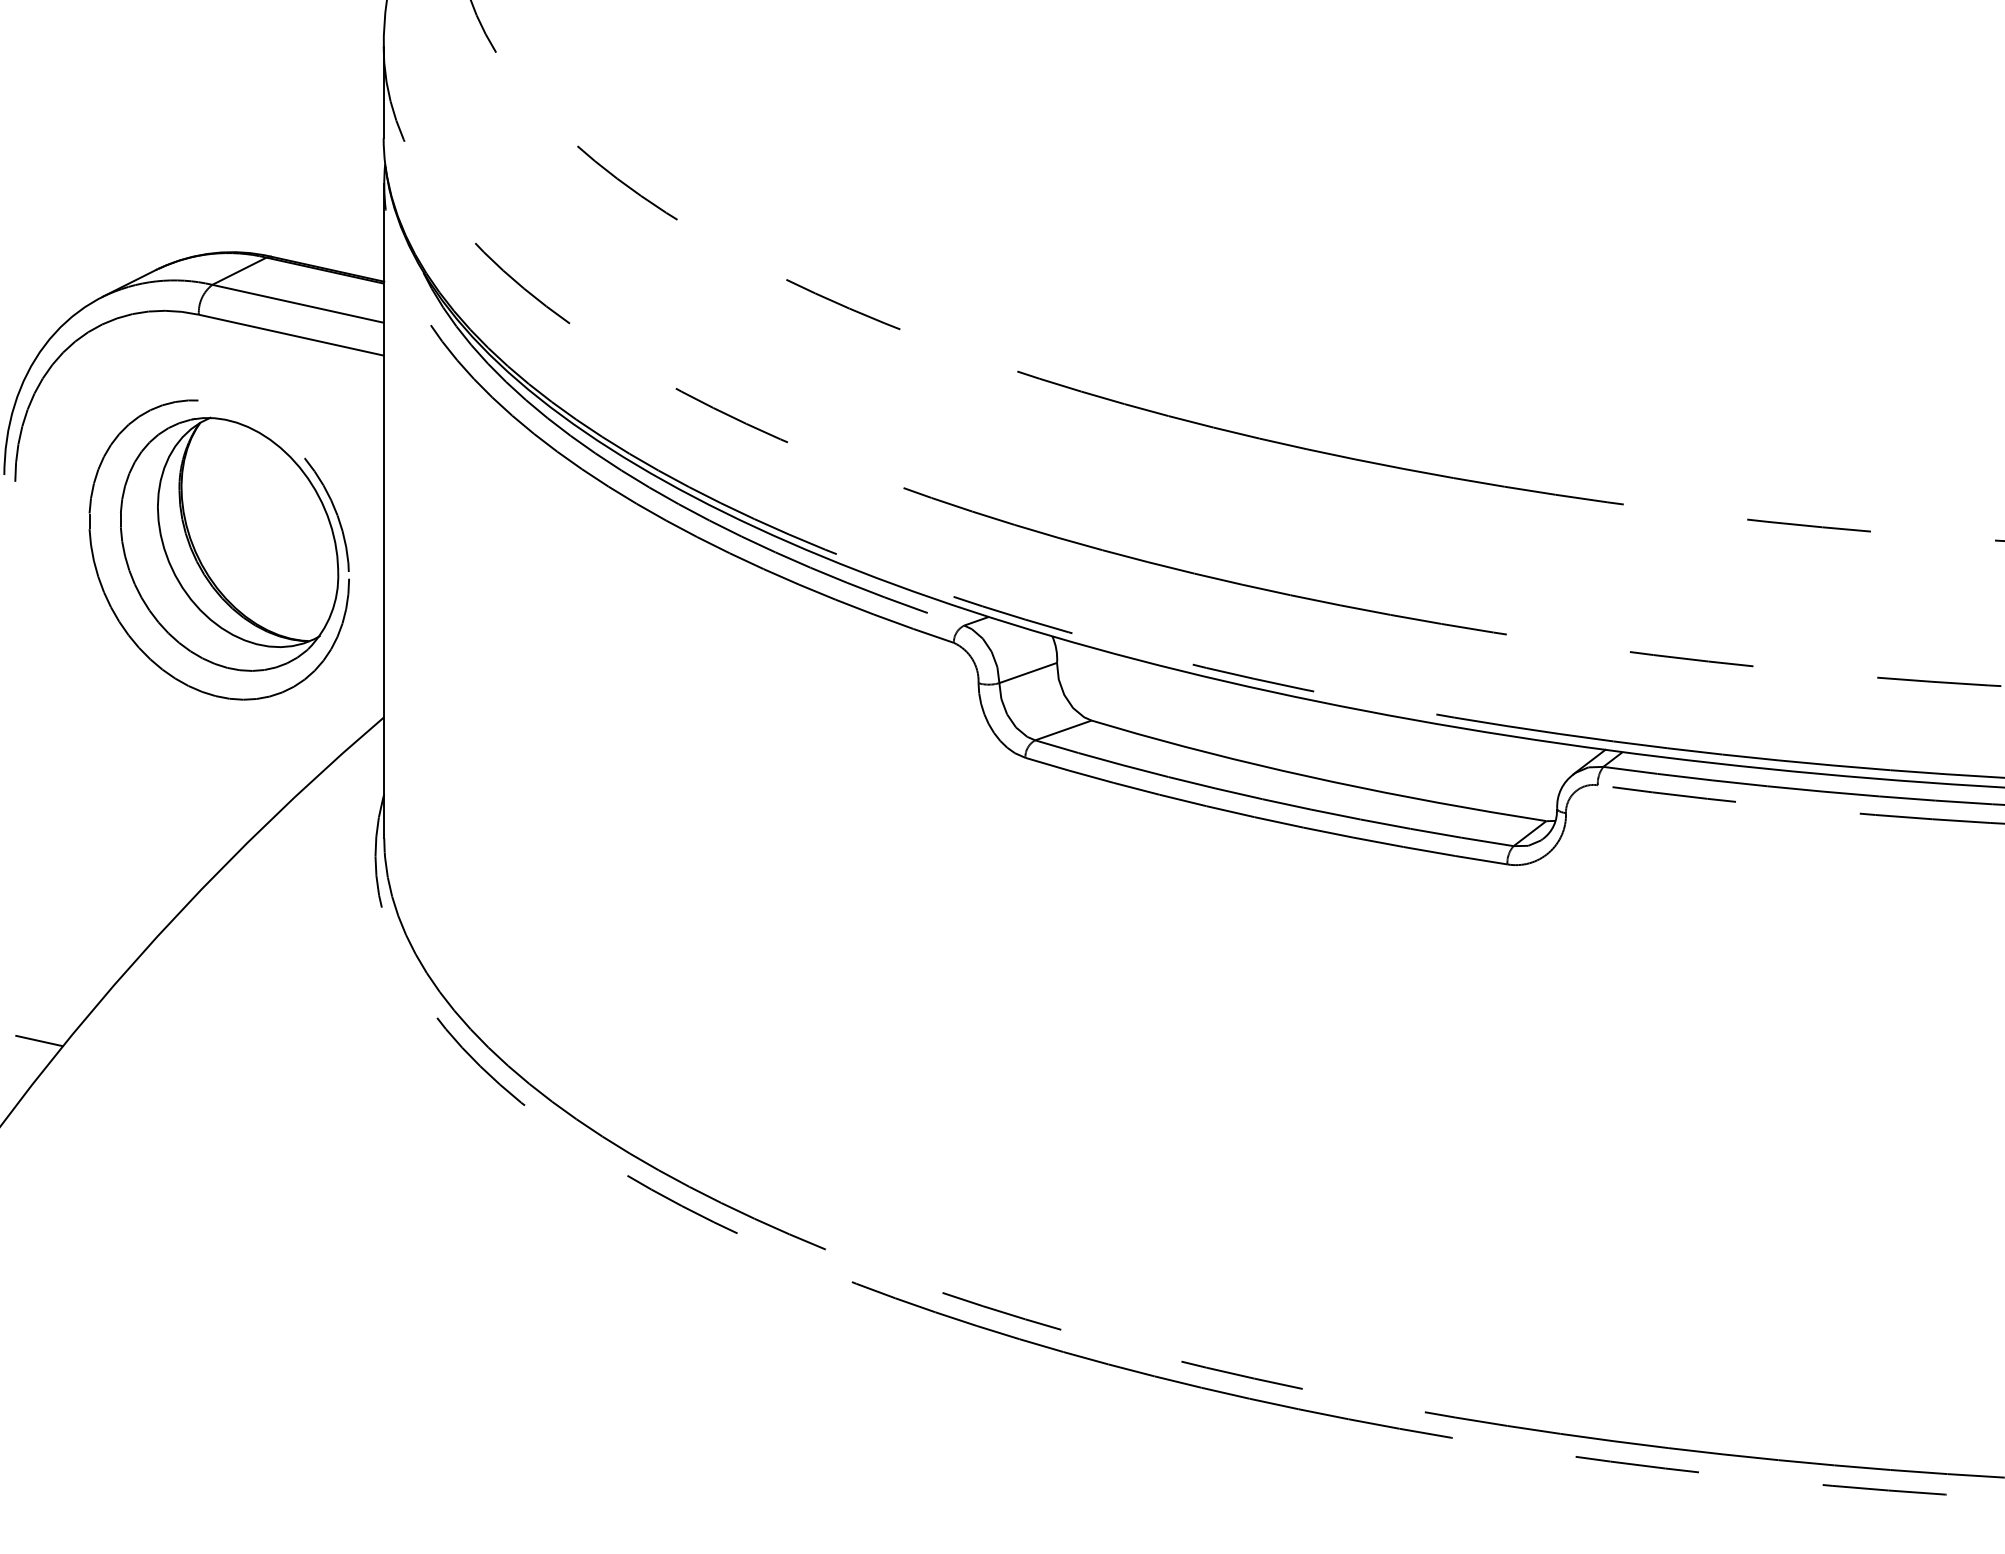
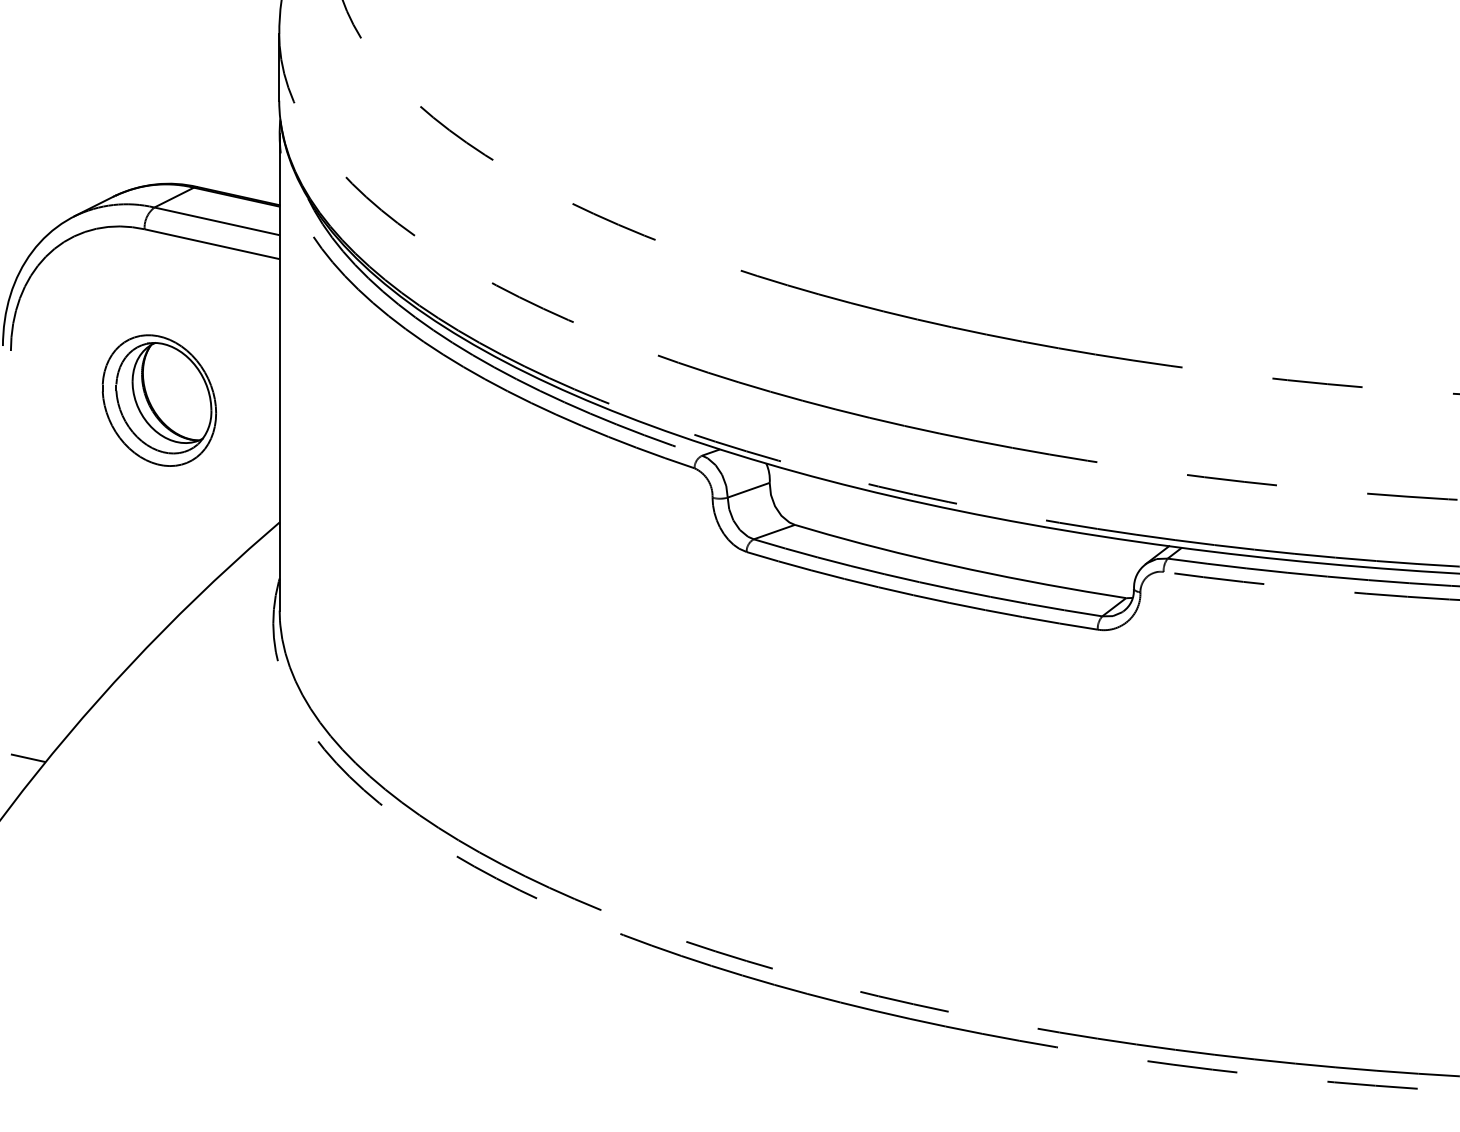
part: (218, 549) -> (158, 400), size x0.6

